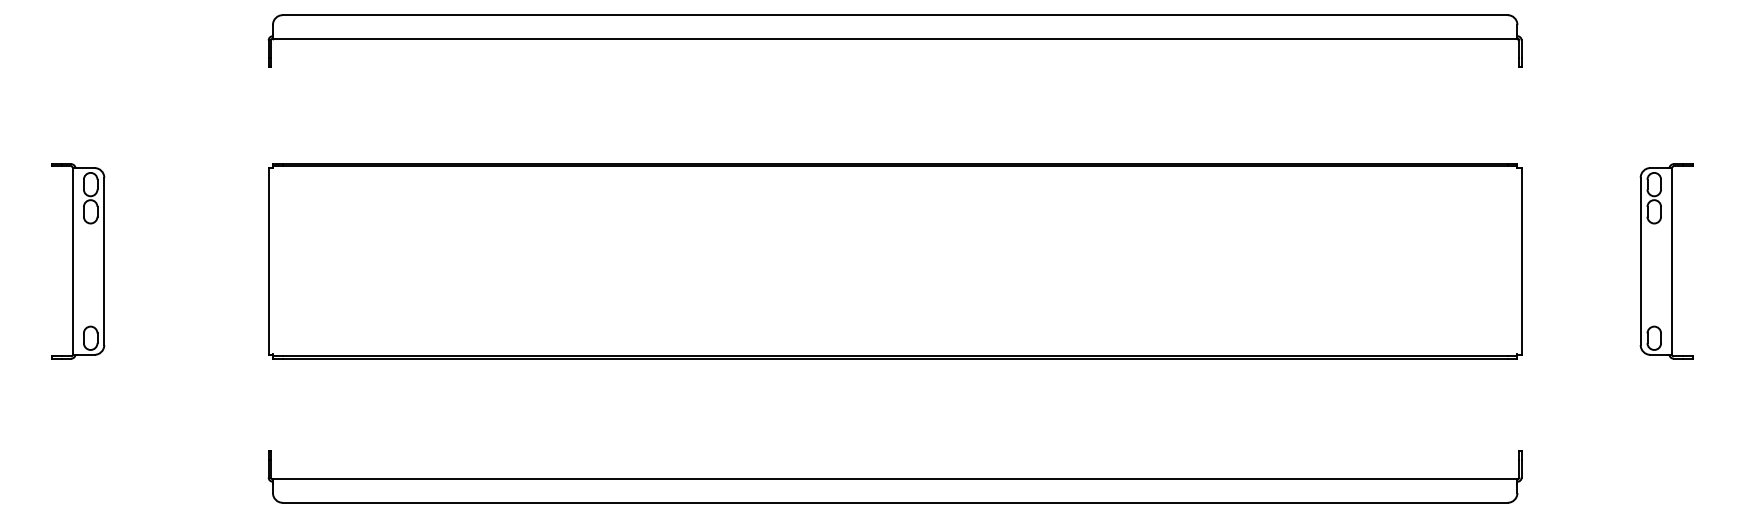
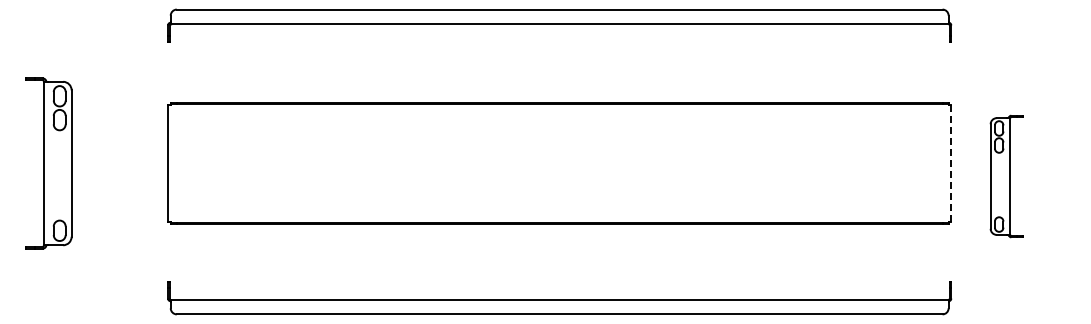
part: (78, 261) -> (49, 163), size x1.4
part: (1666, 261) -> (1006, 176), moved
line: (1522, 262) -> (951, 164), solid -> dashed

